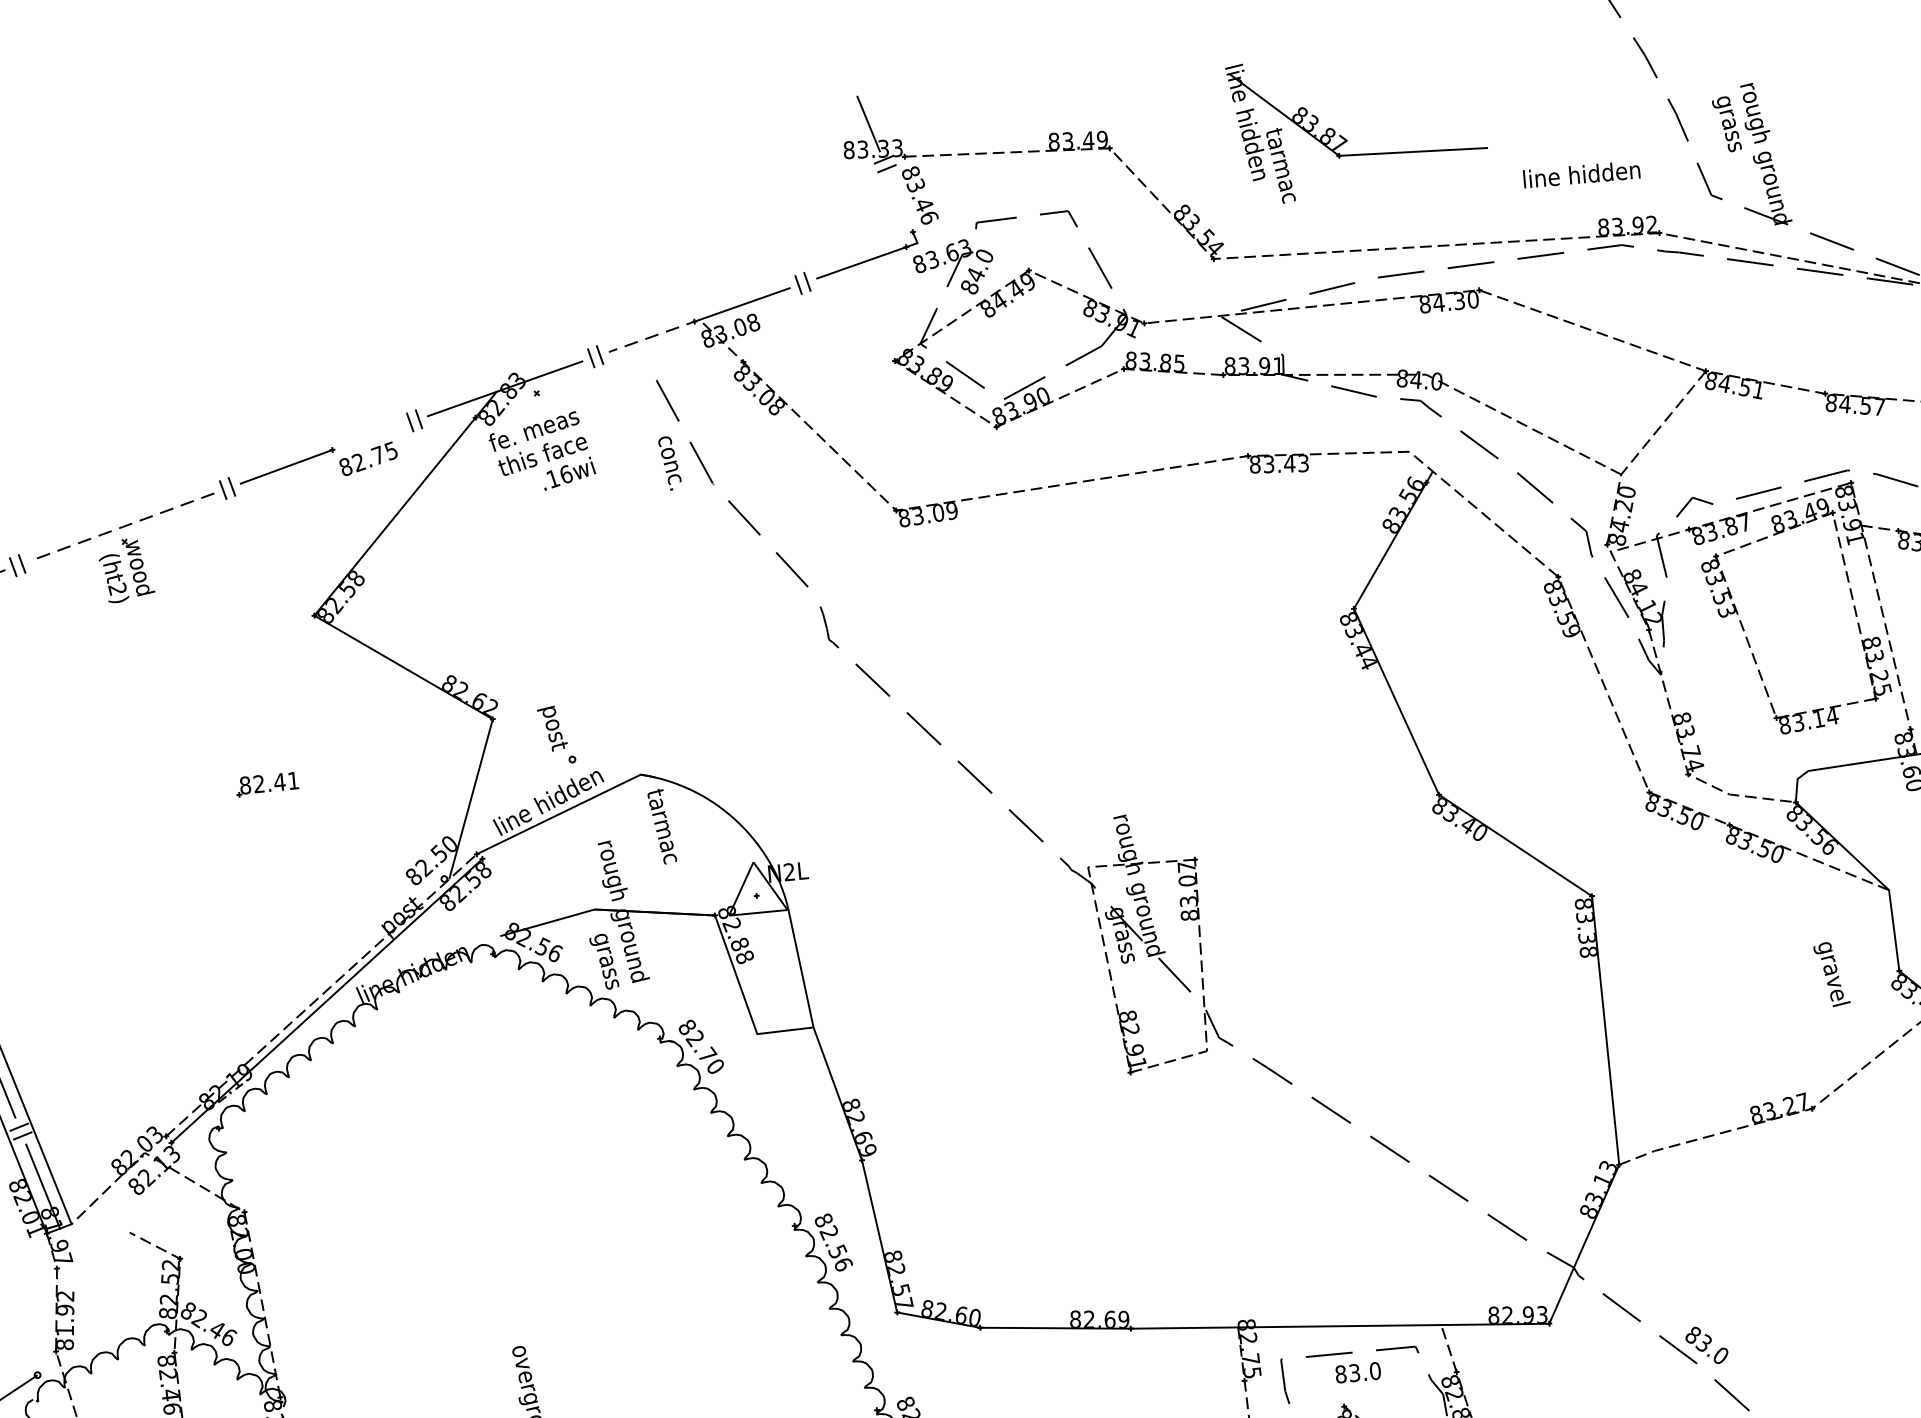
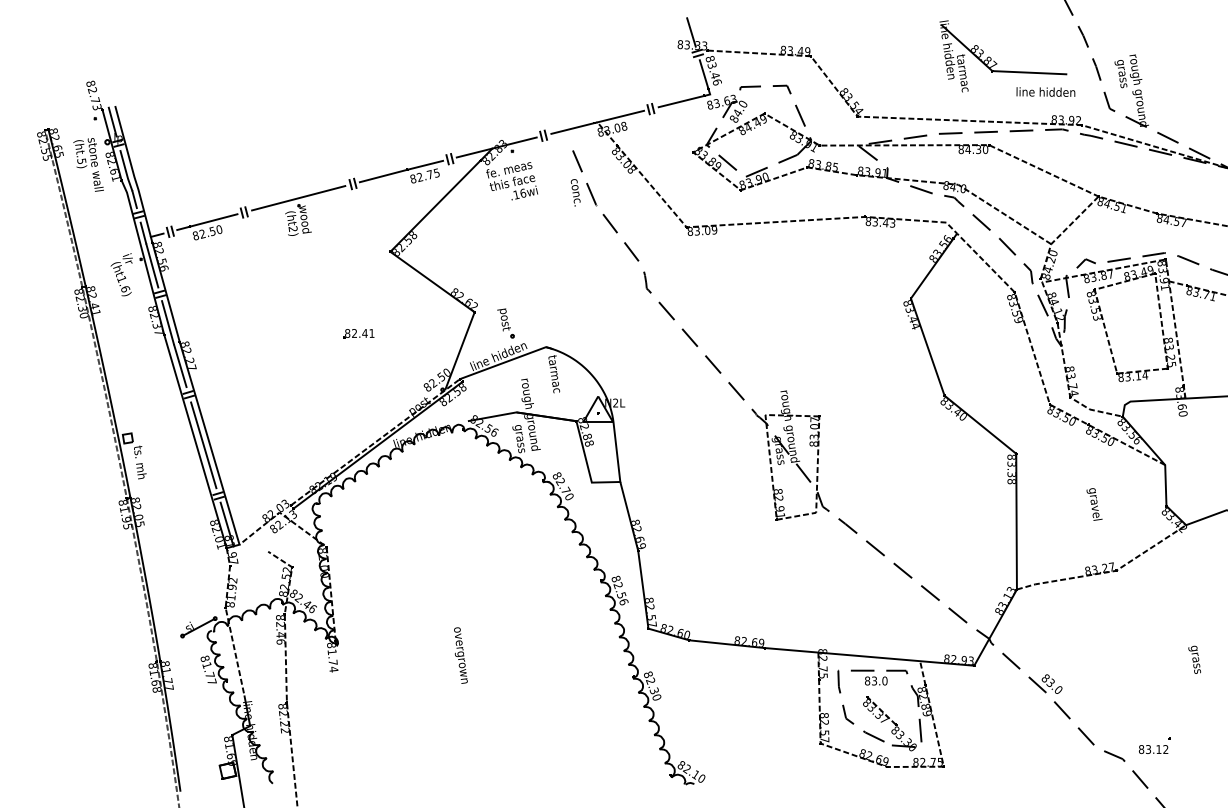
part: (1345, 138) -> (996, 62), moved
line: (900, 204) -> (703, 74), added
line: (655, 336) -> (574, 128), dashed -> solid
line: (367, 436) -> (425, 164), added
line: (122, 527) -> (298, 198), dashed -> solid
text: (1831, 974) -> (1094, 504), moved

